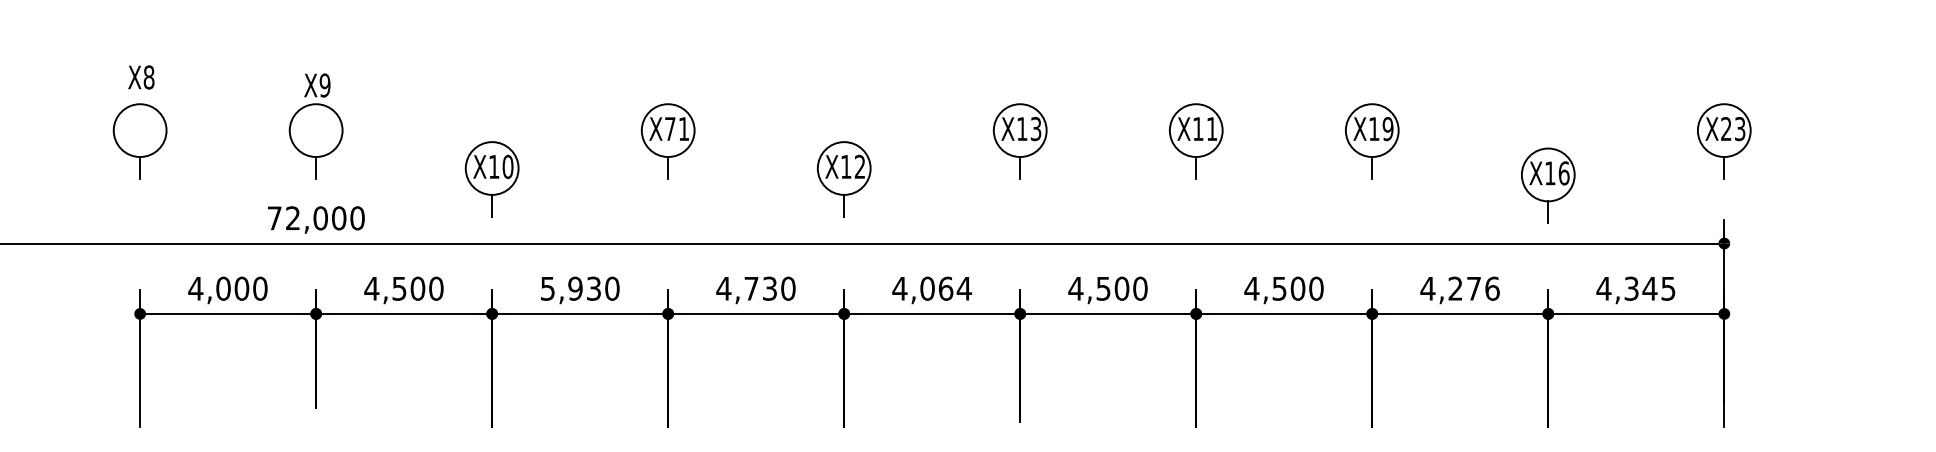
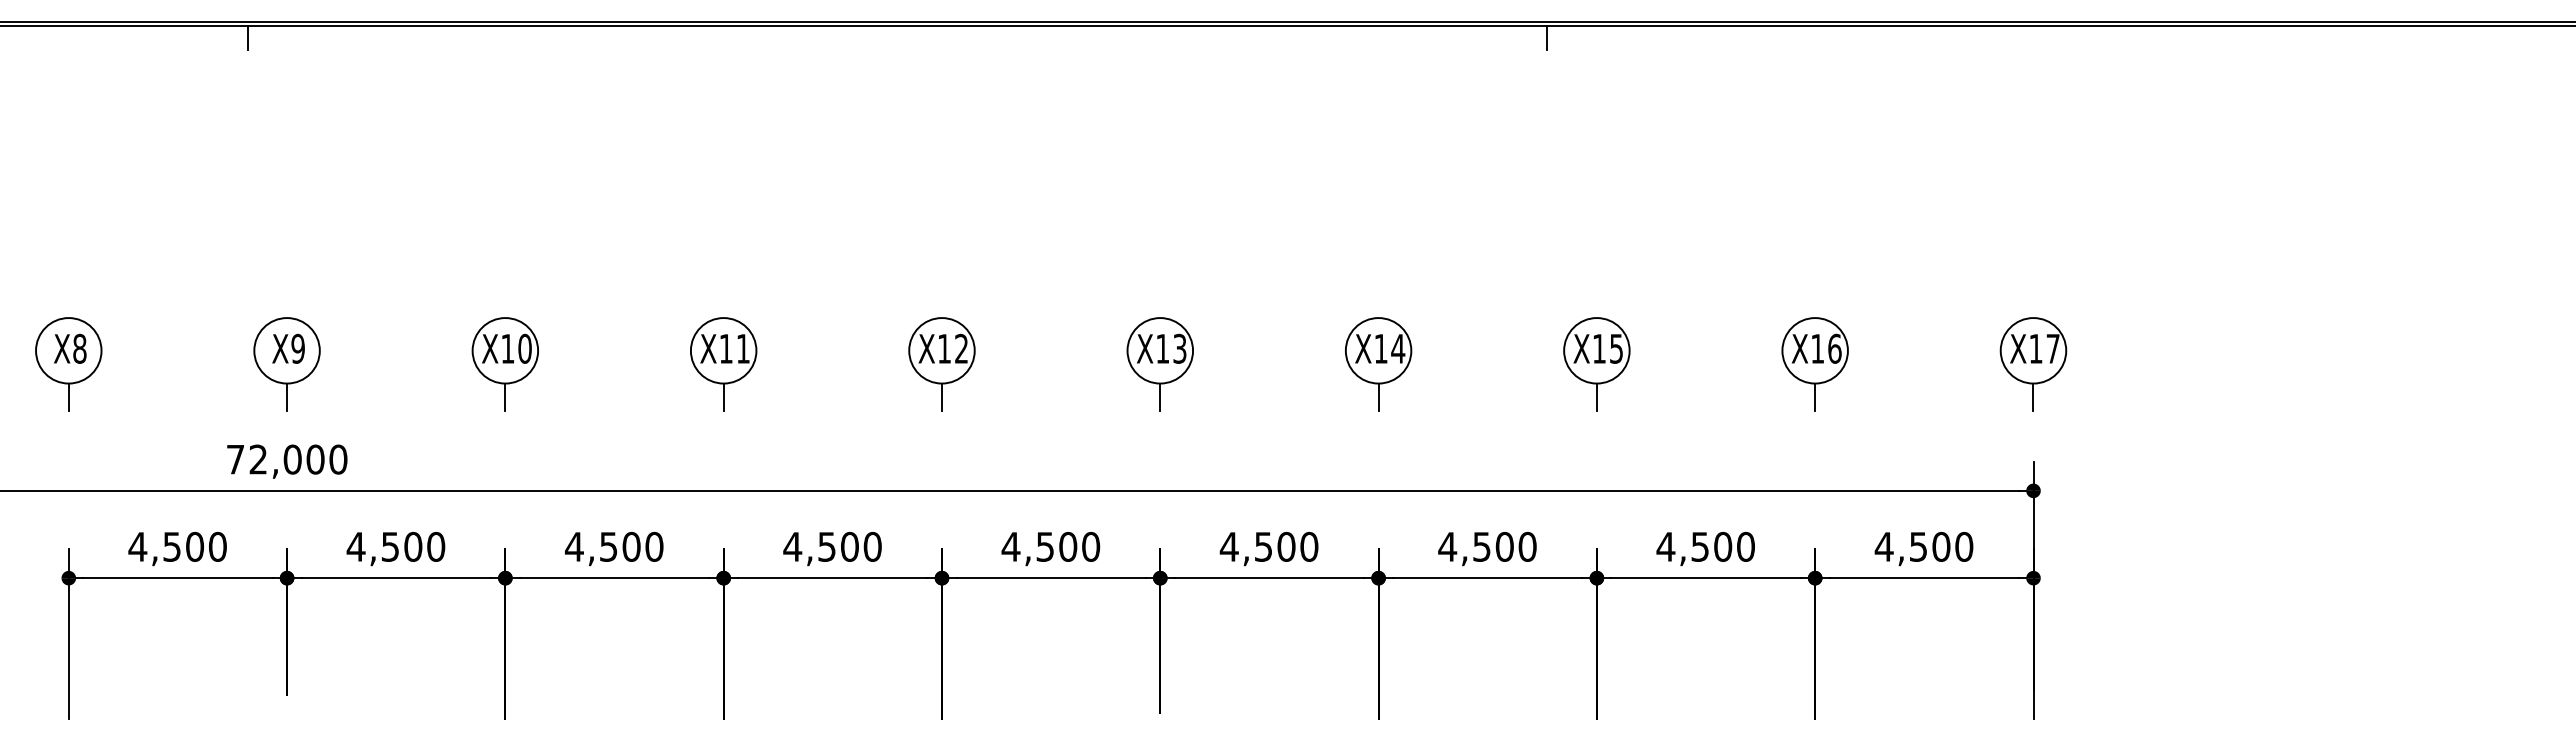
text: (141, 77) -> (70, 348), moved
text: (317, 85) -> (288, 348), moved
text: (670, 128) -> (726, 348), X71 -> X11
text: (1212, 128) -> (1398, 348), X11 -> X14
text: (1388, 128) -> (1616, 348), X19 -> X15
text: (1733, 128) -> (2044, 348), X23 -> X17
part: (491, 179) -> (504, 364), moved
part: (843, 179) -> (941, 364), moved
part: (1547, 186) -> (1814, 364), moved
text: (223, 288) -> (172, 546), 4,000 -> 4,500
text: (570, 288) -> (602, 546), 5,930 -> 4,500
text: (760, 288) -> (838, 546), 4,730 -> 4,500
text: (946, 288) -> (1068, 546), 4,064 -> 4,500
text: (1474, 288) -> (1723, 546), 4,276 -> 4,500
text: (1650, 288) -> (1941, 546), 4,345 -> 4,500

